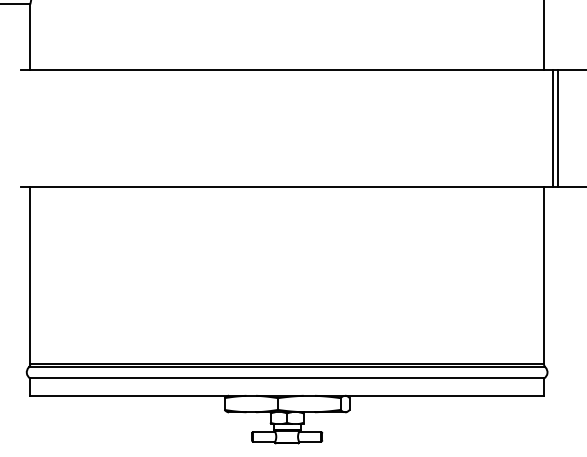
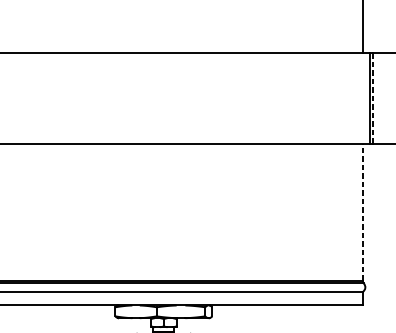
line: (557, 128) -> (373, 98), solid -> dashed
line: (544, 275) -> (363, 212), solid -> dashed

